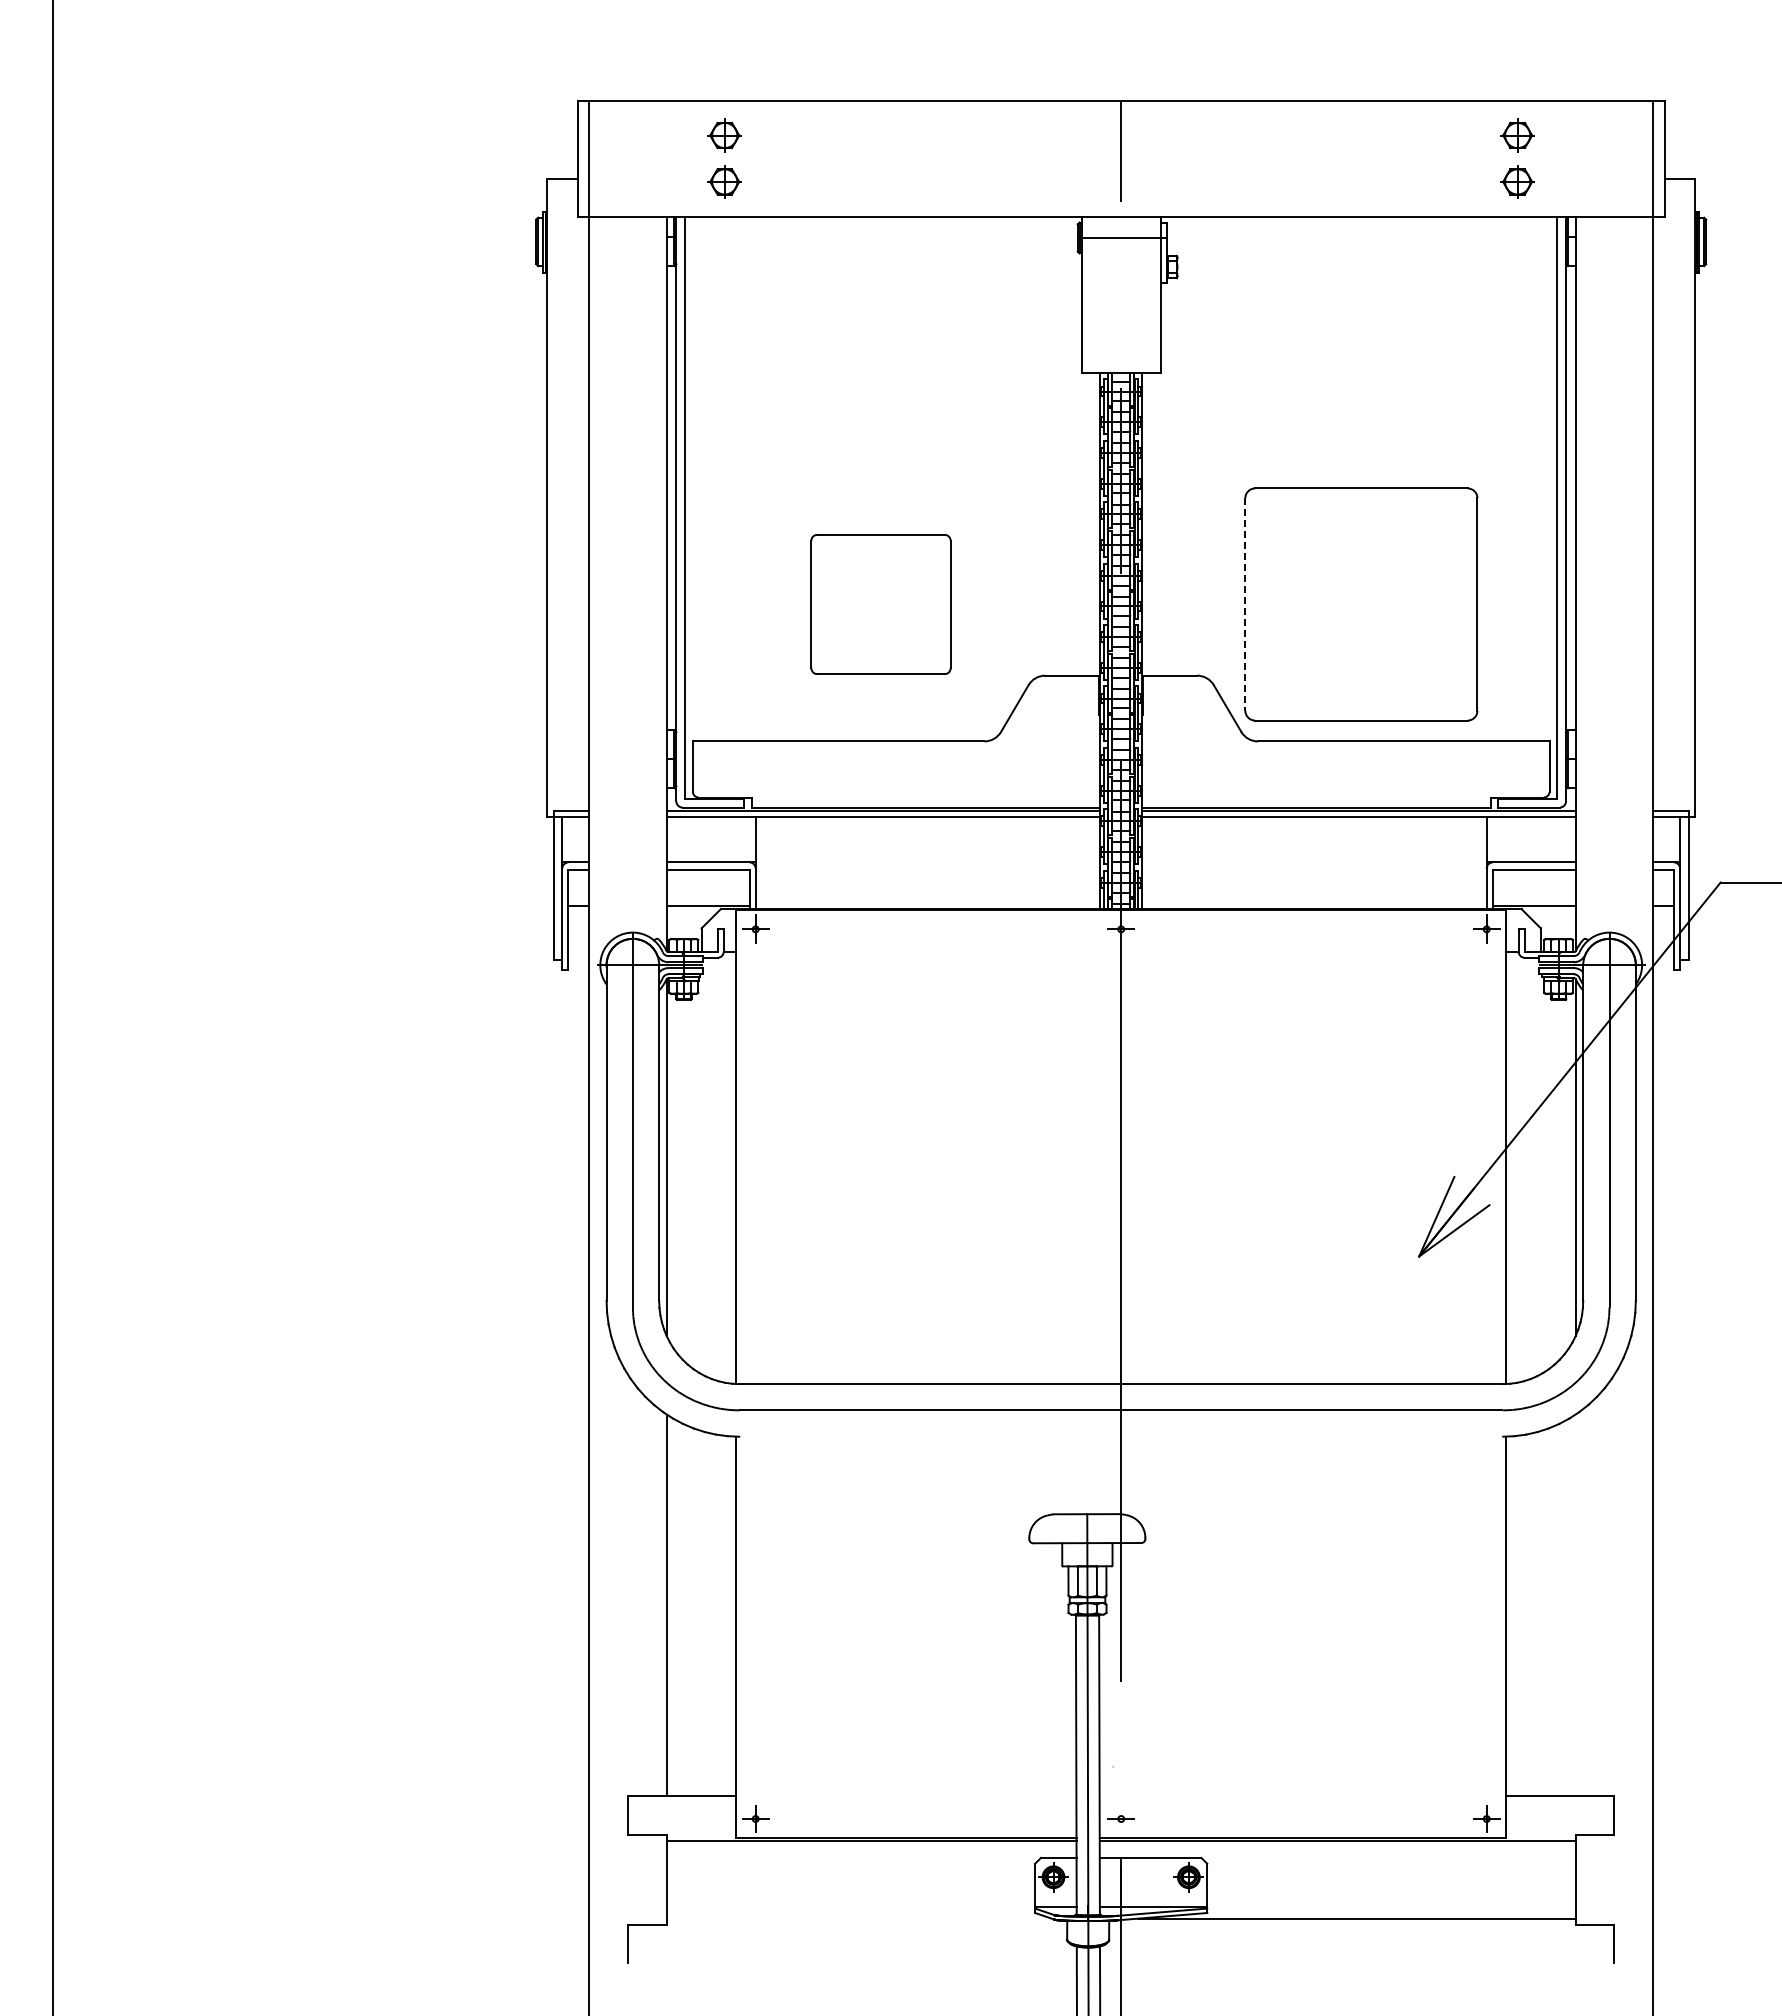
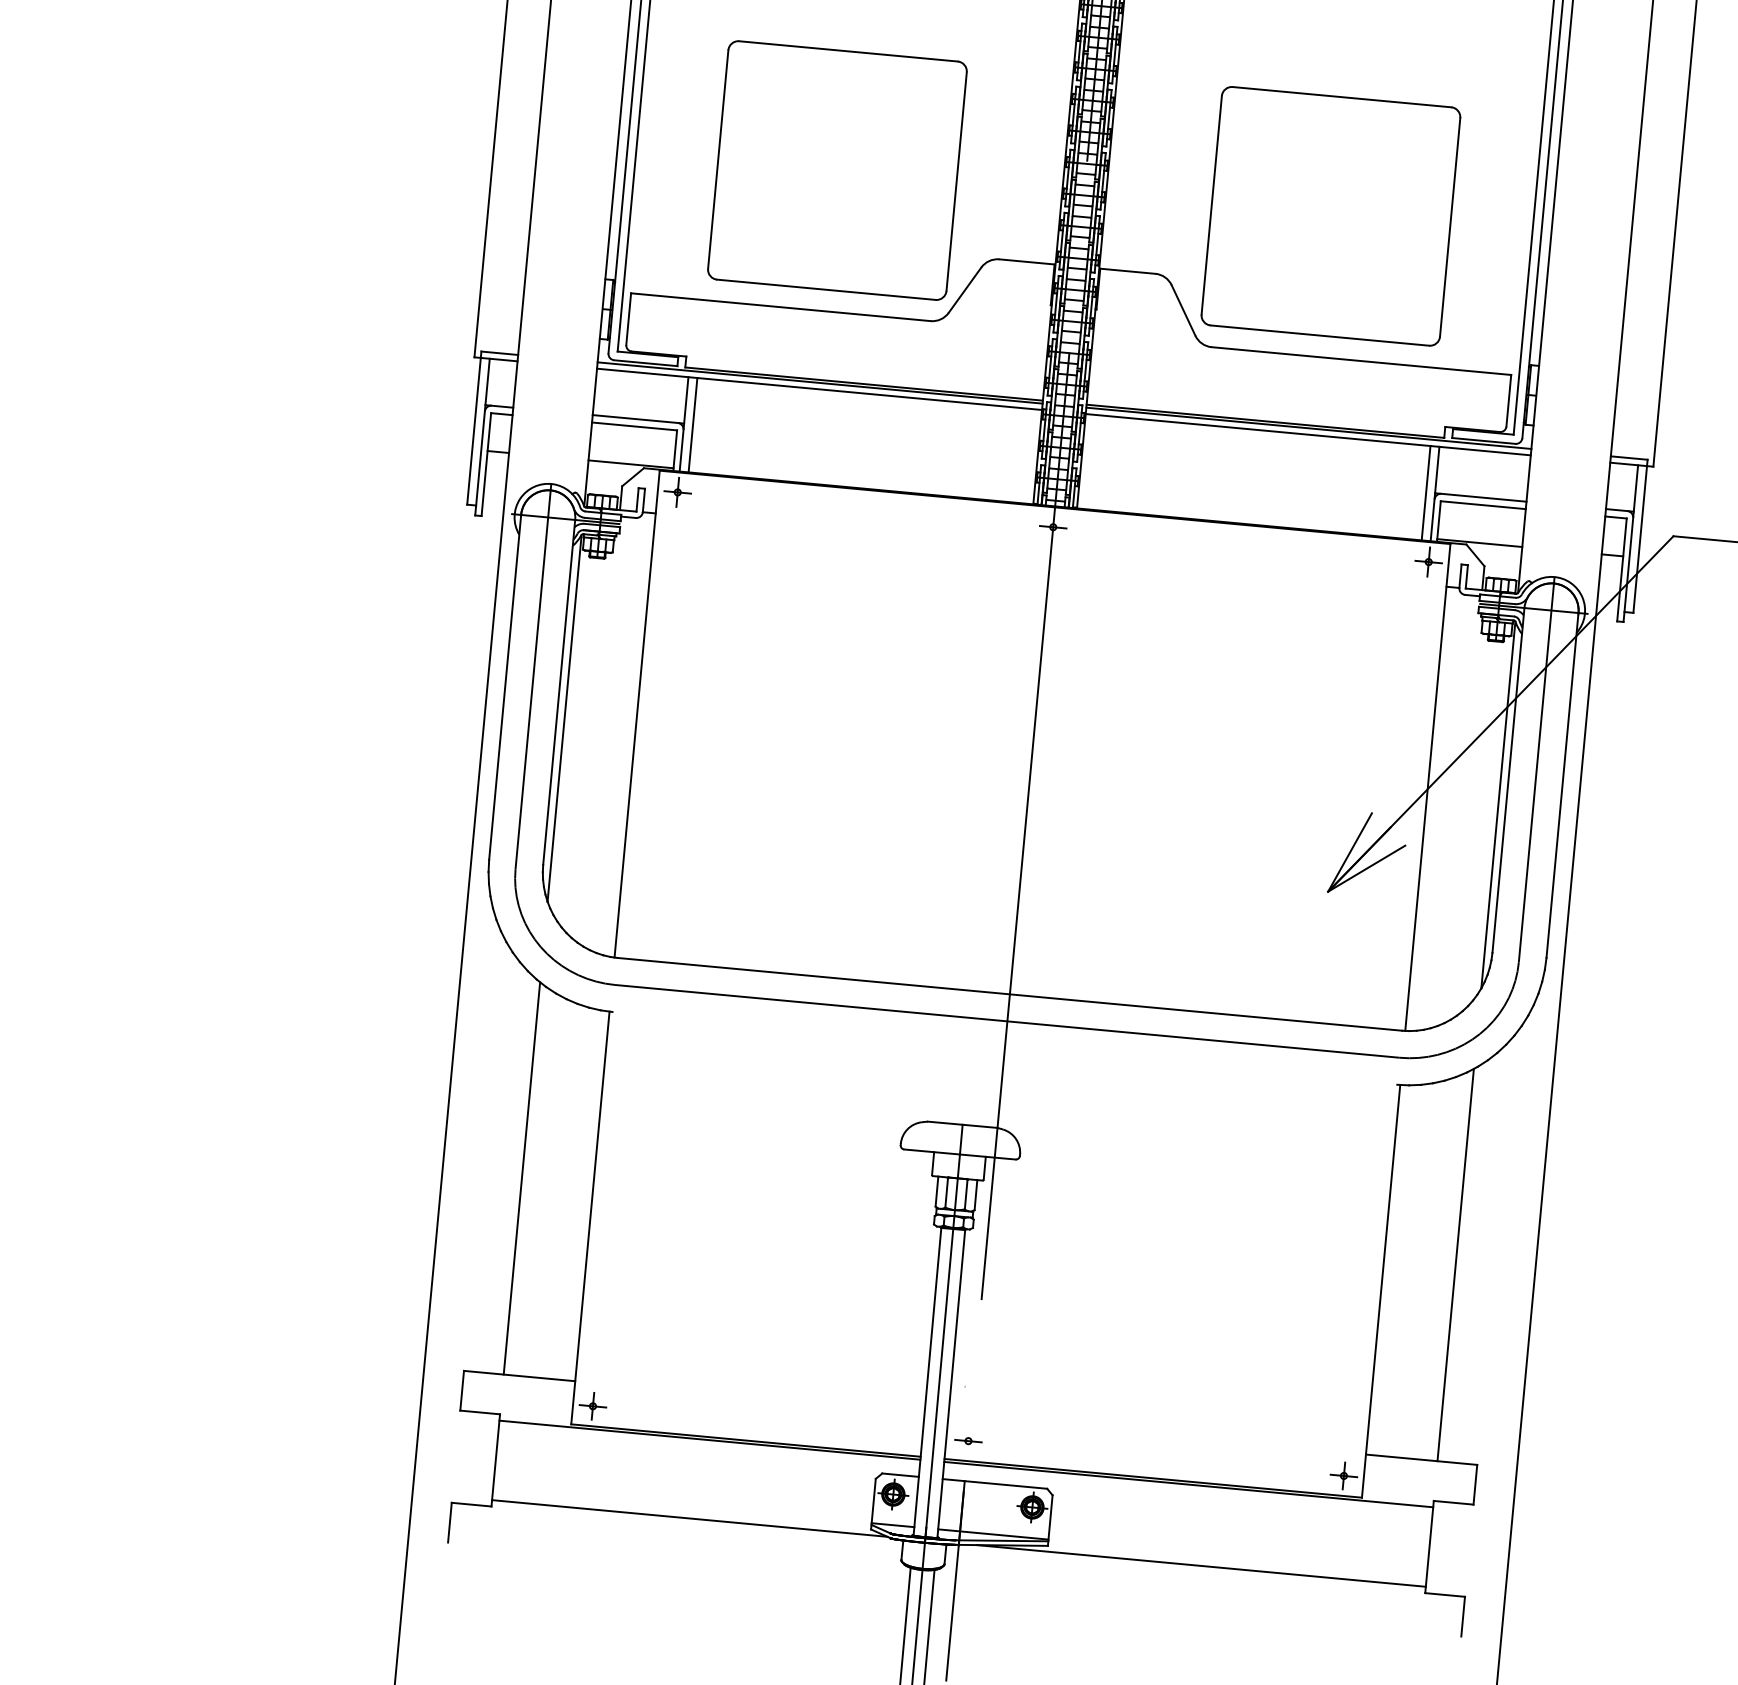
part: (880, 604) -> (836, 170), size x1.67
line: (1245, 605) -> (1211, 206), dashed -> solid
line: (764, 863) -> (693, 425), added
line: (1478, 863) -> (1426, 493), added
line: (1575, 1605) -> (1455, 1265), added
line: (858, 1918) -> (689, 1518), added

